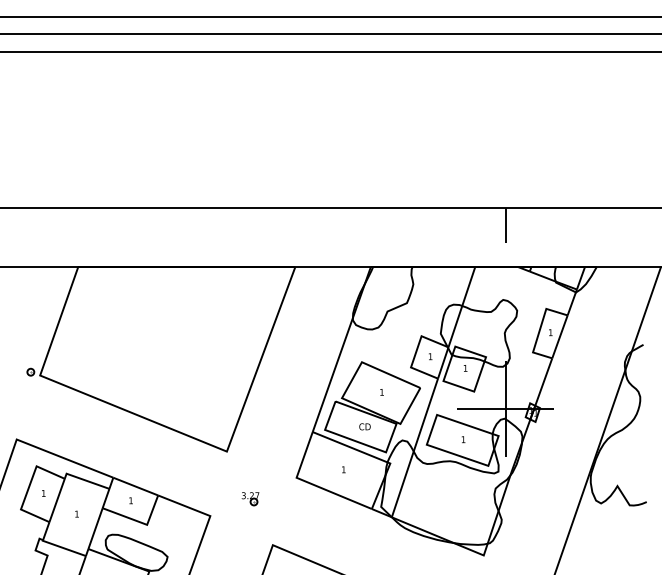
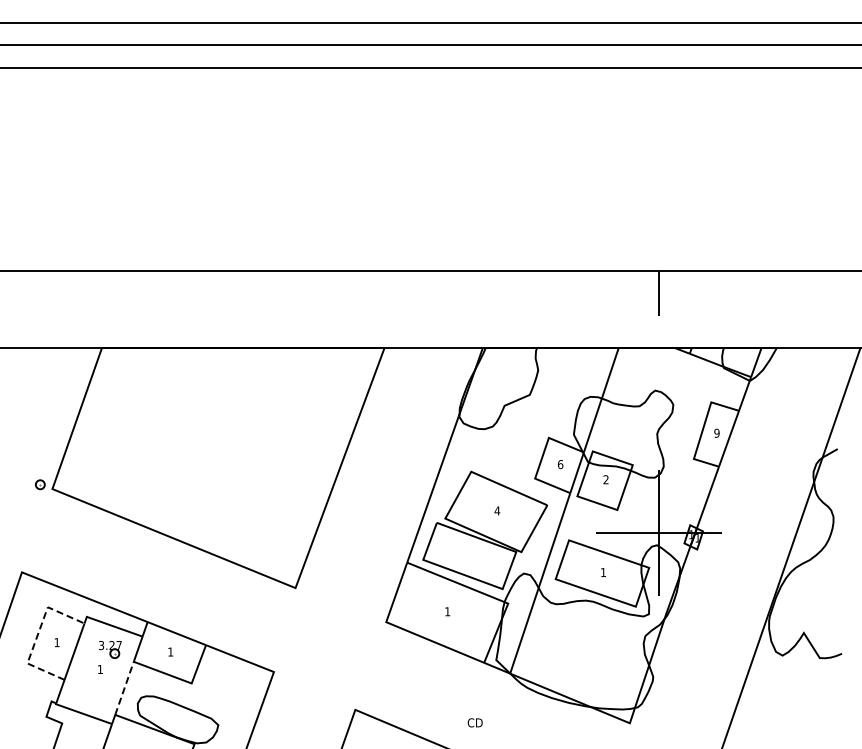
text: (550, 332) -> (716, 432), 1 -> 9
text: (430, 356) -> (560, 464), 1 -> 6
text: (465, 368) -> (605, 479), 1 -> 2
text: (382, 391) -> (497, 510), 1 -> 4
text: (364, 426) -> (474, 722), moved
line: (28, 488) -> (37, 635), solid -> dashed
part: (250, 498) -> (110, 649), moved
line: (95, 527) -> (124, 687), solid -> dashed

